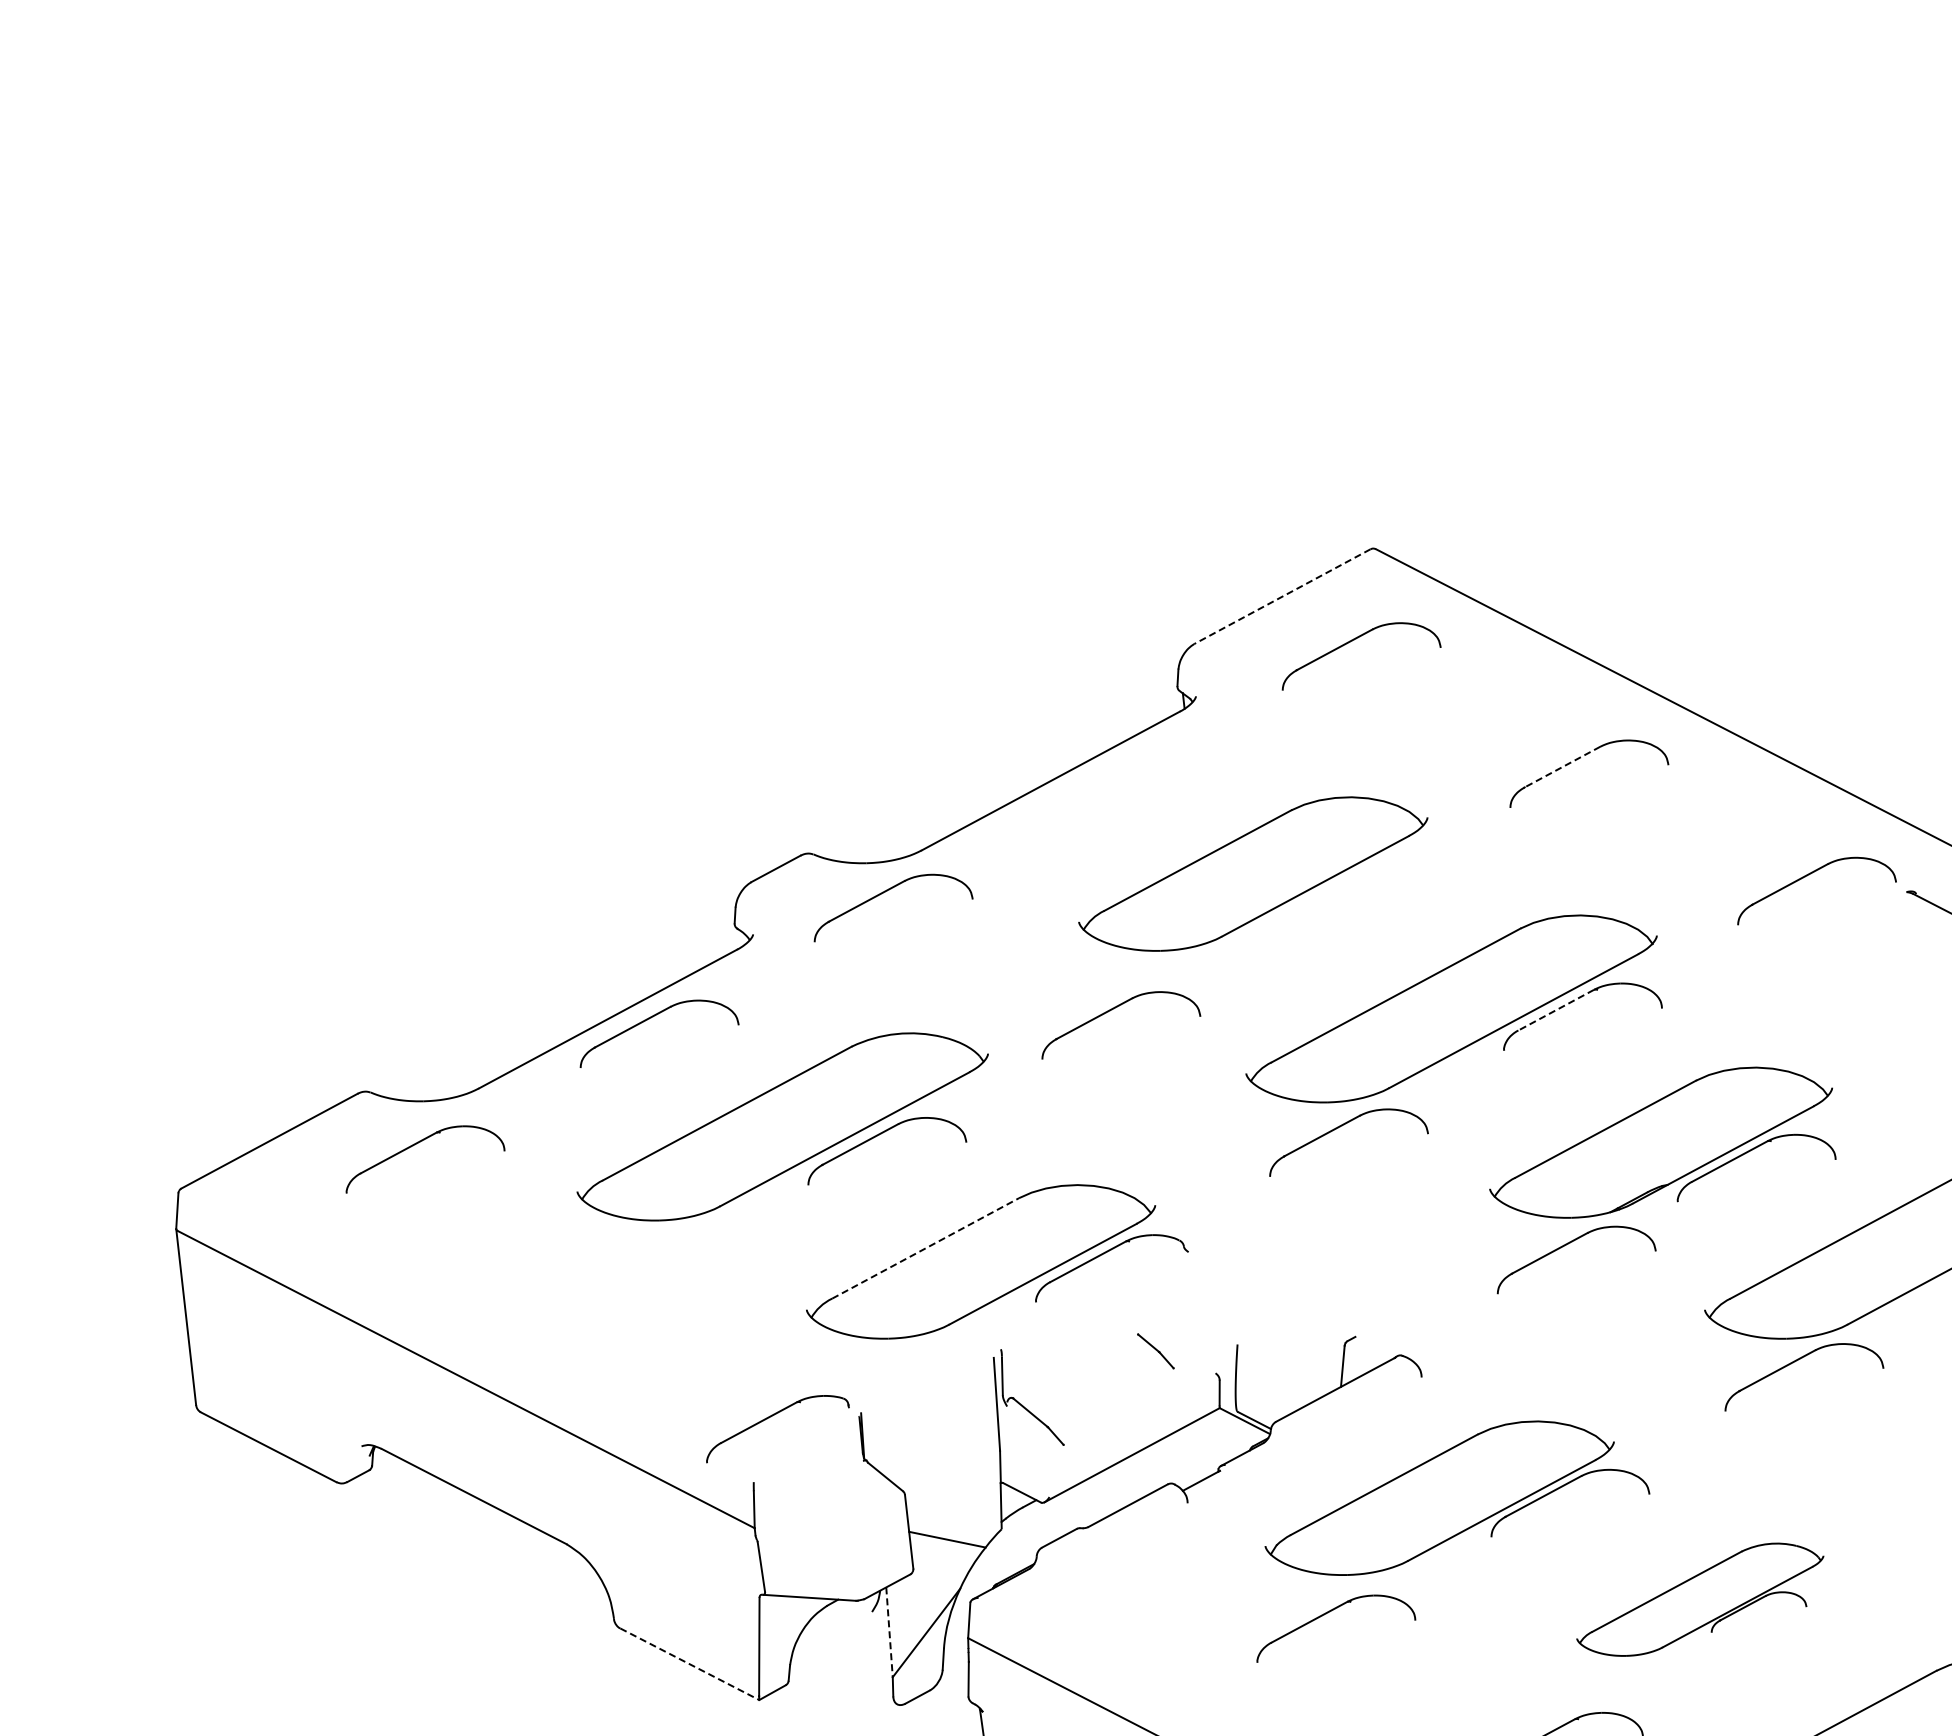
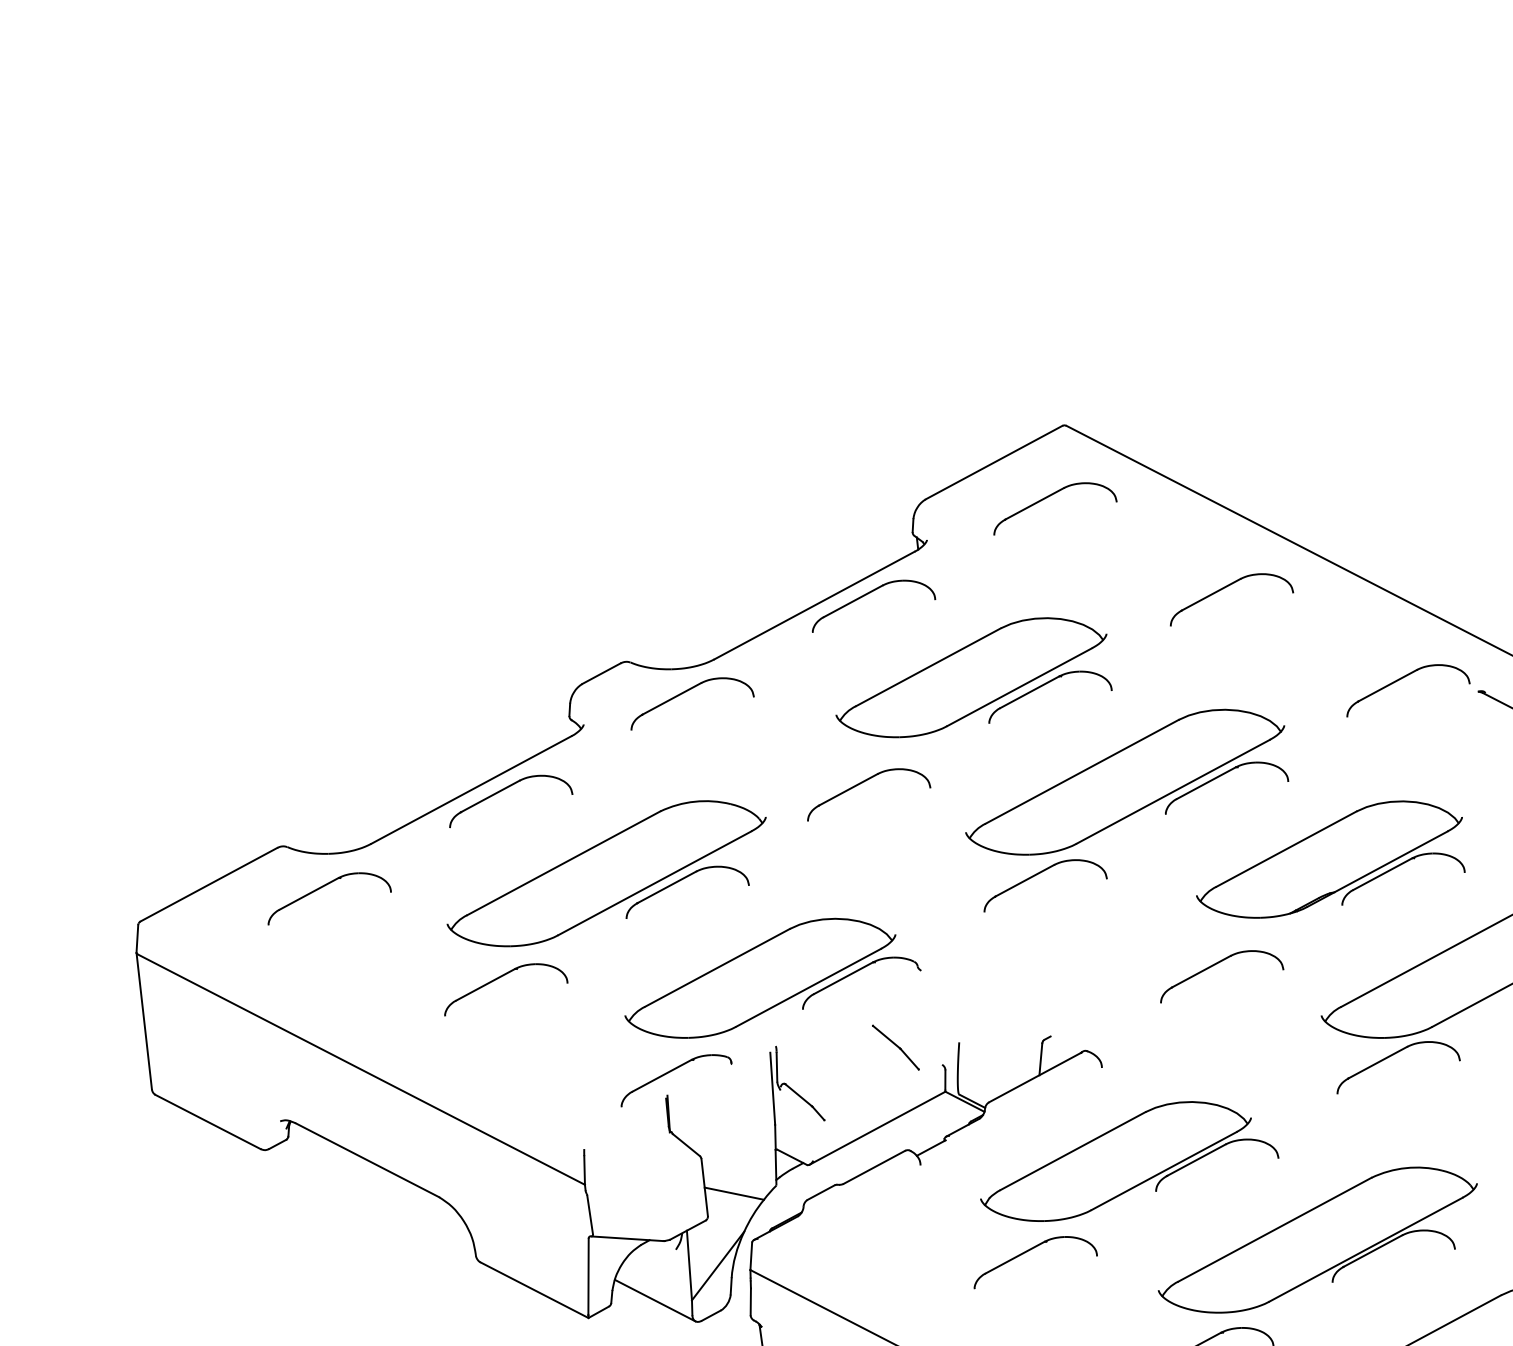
line: (1282, 596) -> (994, 462), dashed -> solid
part: (1118, 767) -> (866, 595), added
line: (1562, 767) -> (1211, 595), dashed -> solid
part: (1348, 883) -> (1045, 685), added
line: (1556, 1010) -> (1206, 783), dashed -> solid
part: (1662, 1142) -> (1330, 859), moved
line: (926, 1248) -> (718, 967), dashed -> solid
part: (645, 1261) -> (500, 978), added
part: (1155, 1351) -> (895, 1047), size x1.67
part: (769, 1418) -> (670, 1072), moved
part: (1700, 1599) -> (1318, 1240), size x1.67
line: (889, 1632) -> (689, 1265), dashed -> solid
line: (690, 1664) -> (535, 1290), dashed -> solid
line: (845, 1677) -> (655, 1300), added

